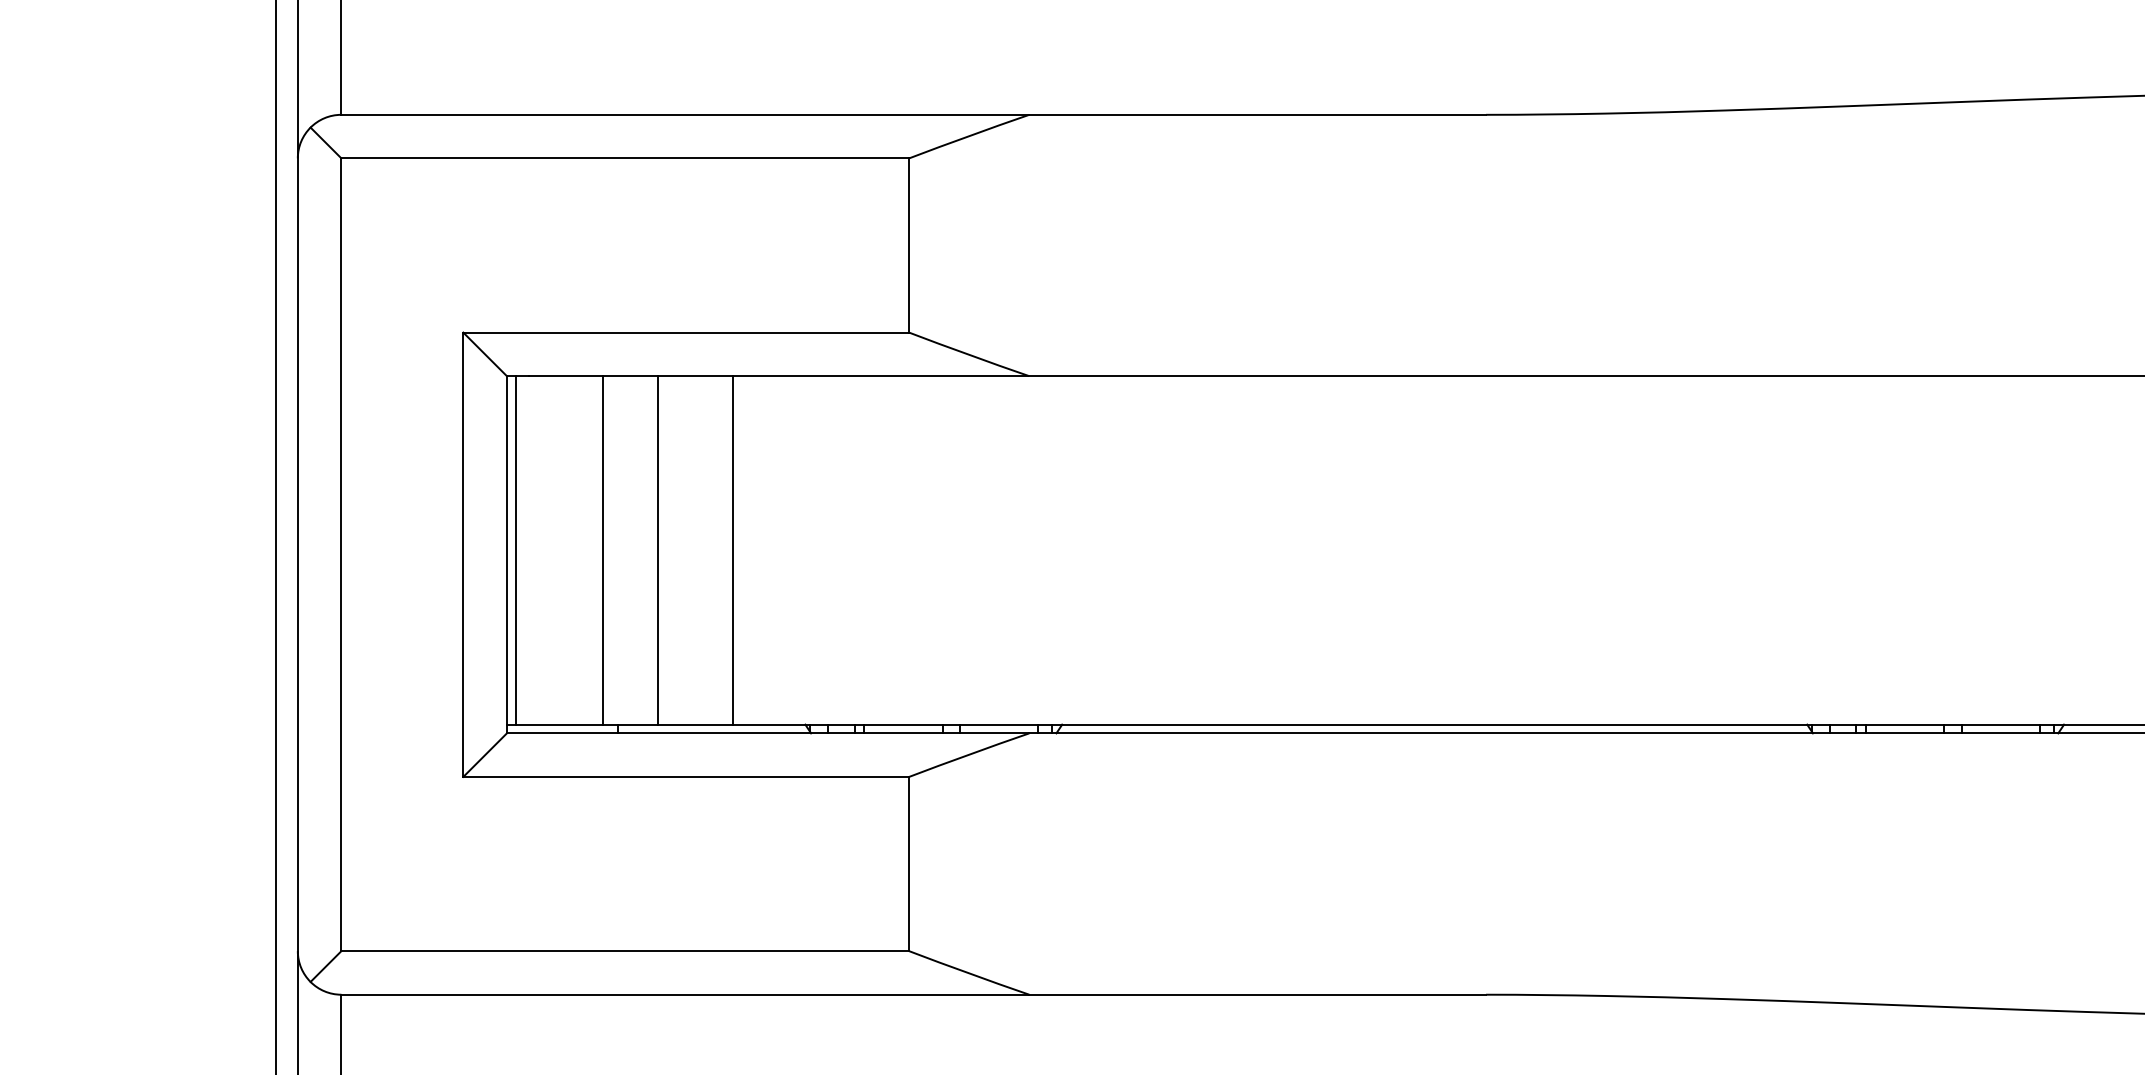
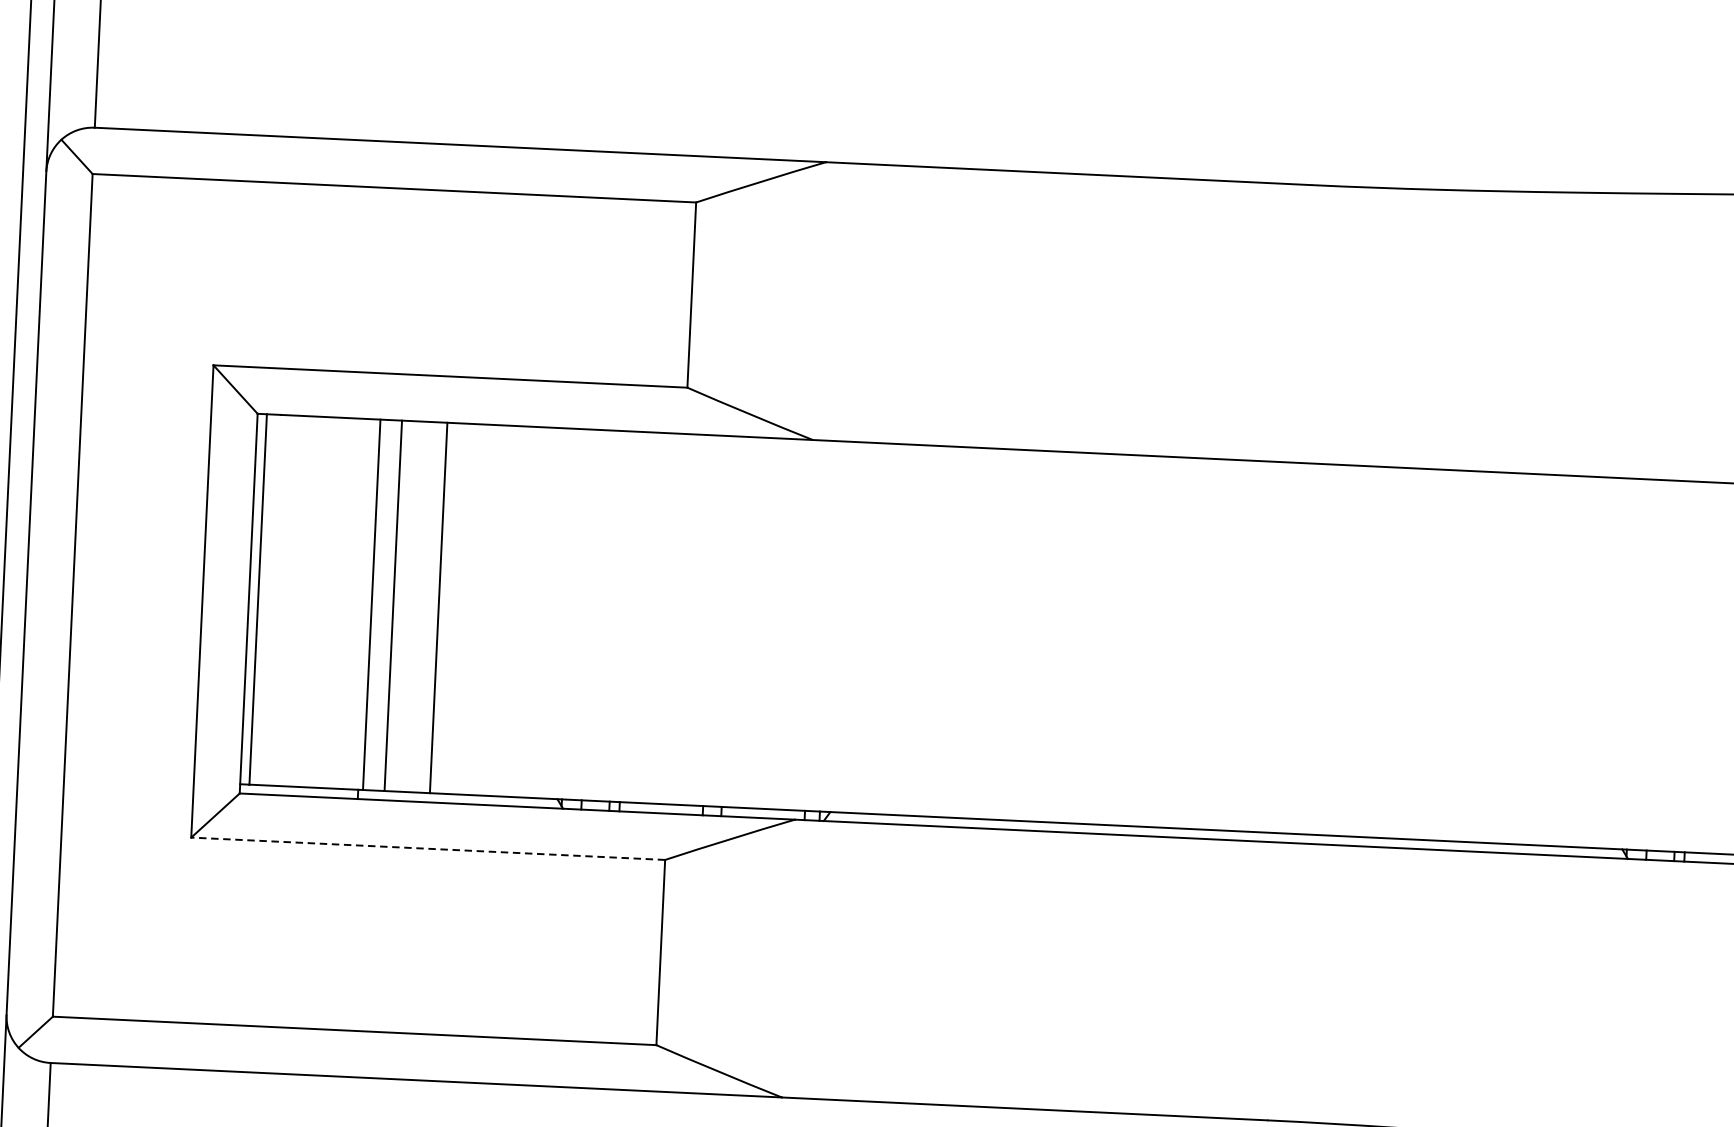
line: (602, 550) -> (393, 605), moved
line: (658, 550) -> (371, 604), moved
line: (733, 550) -> (438, 608), moved
line: (686, 776) -> (428, 848), solid -> dashed

